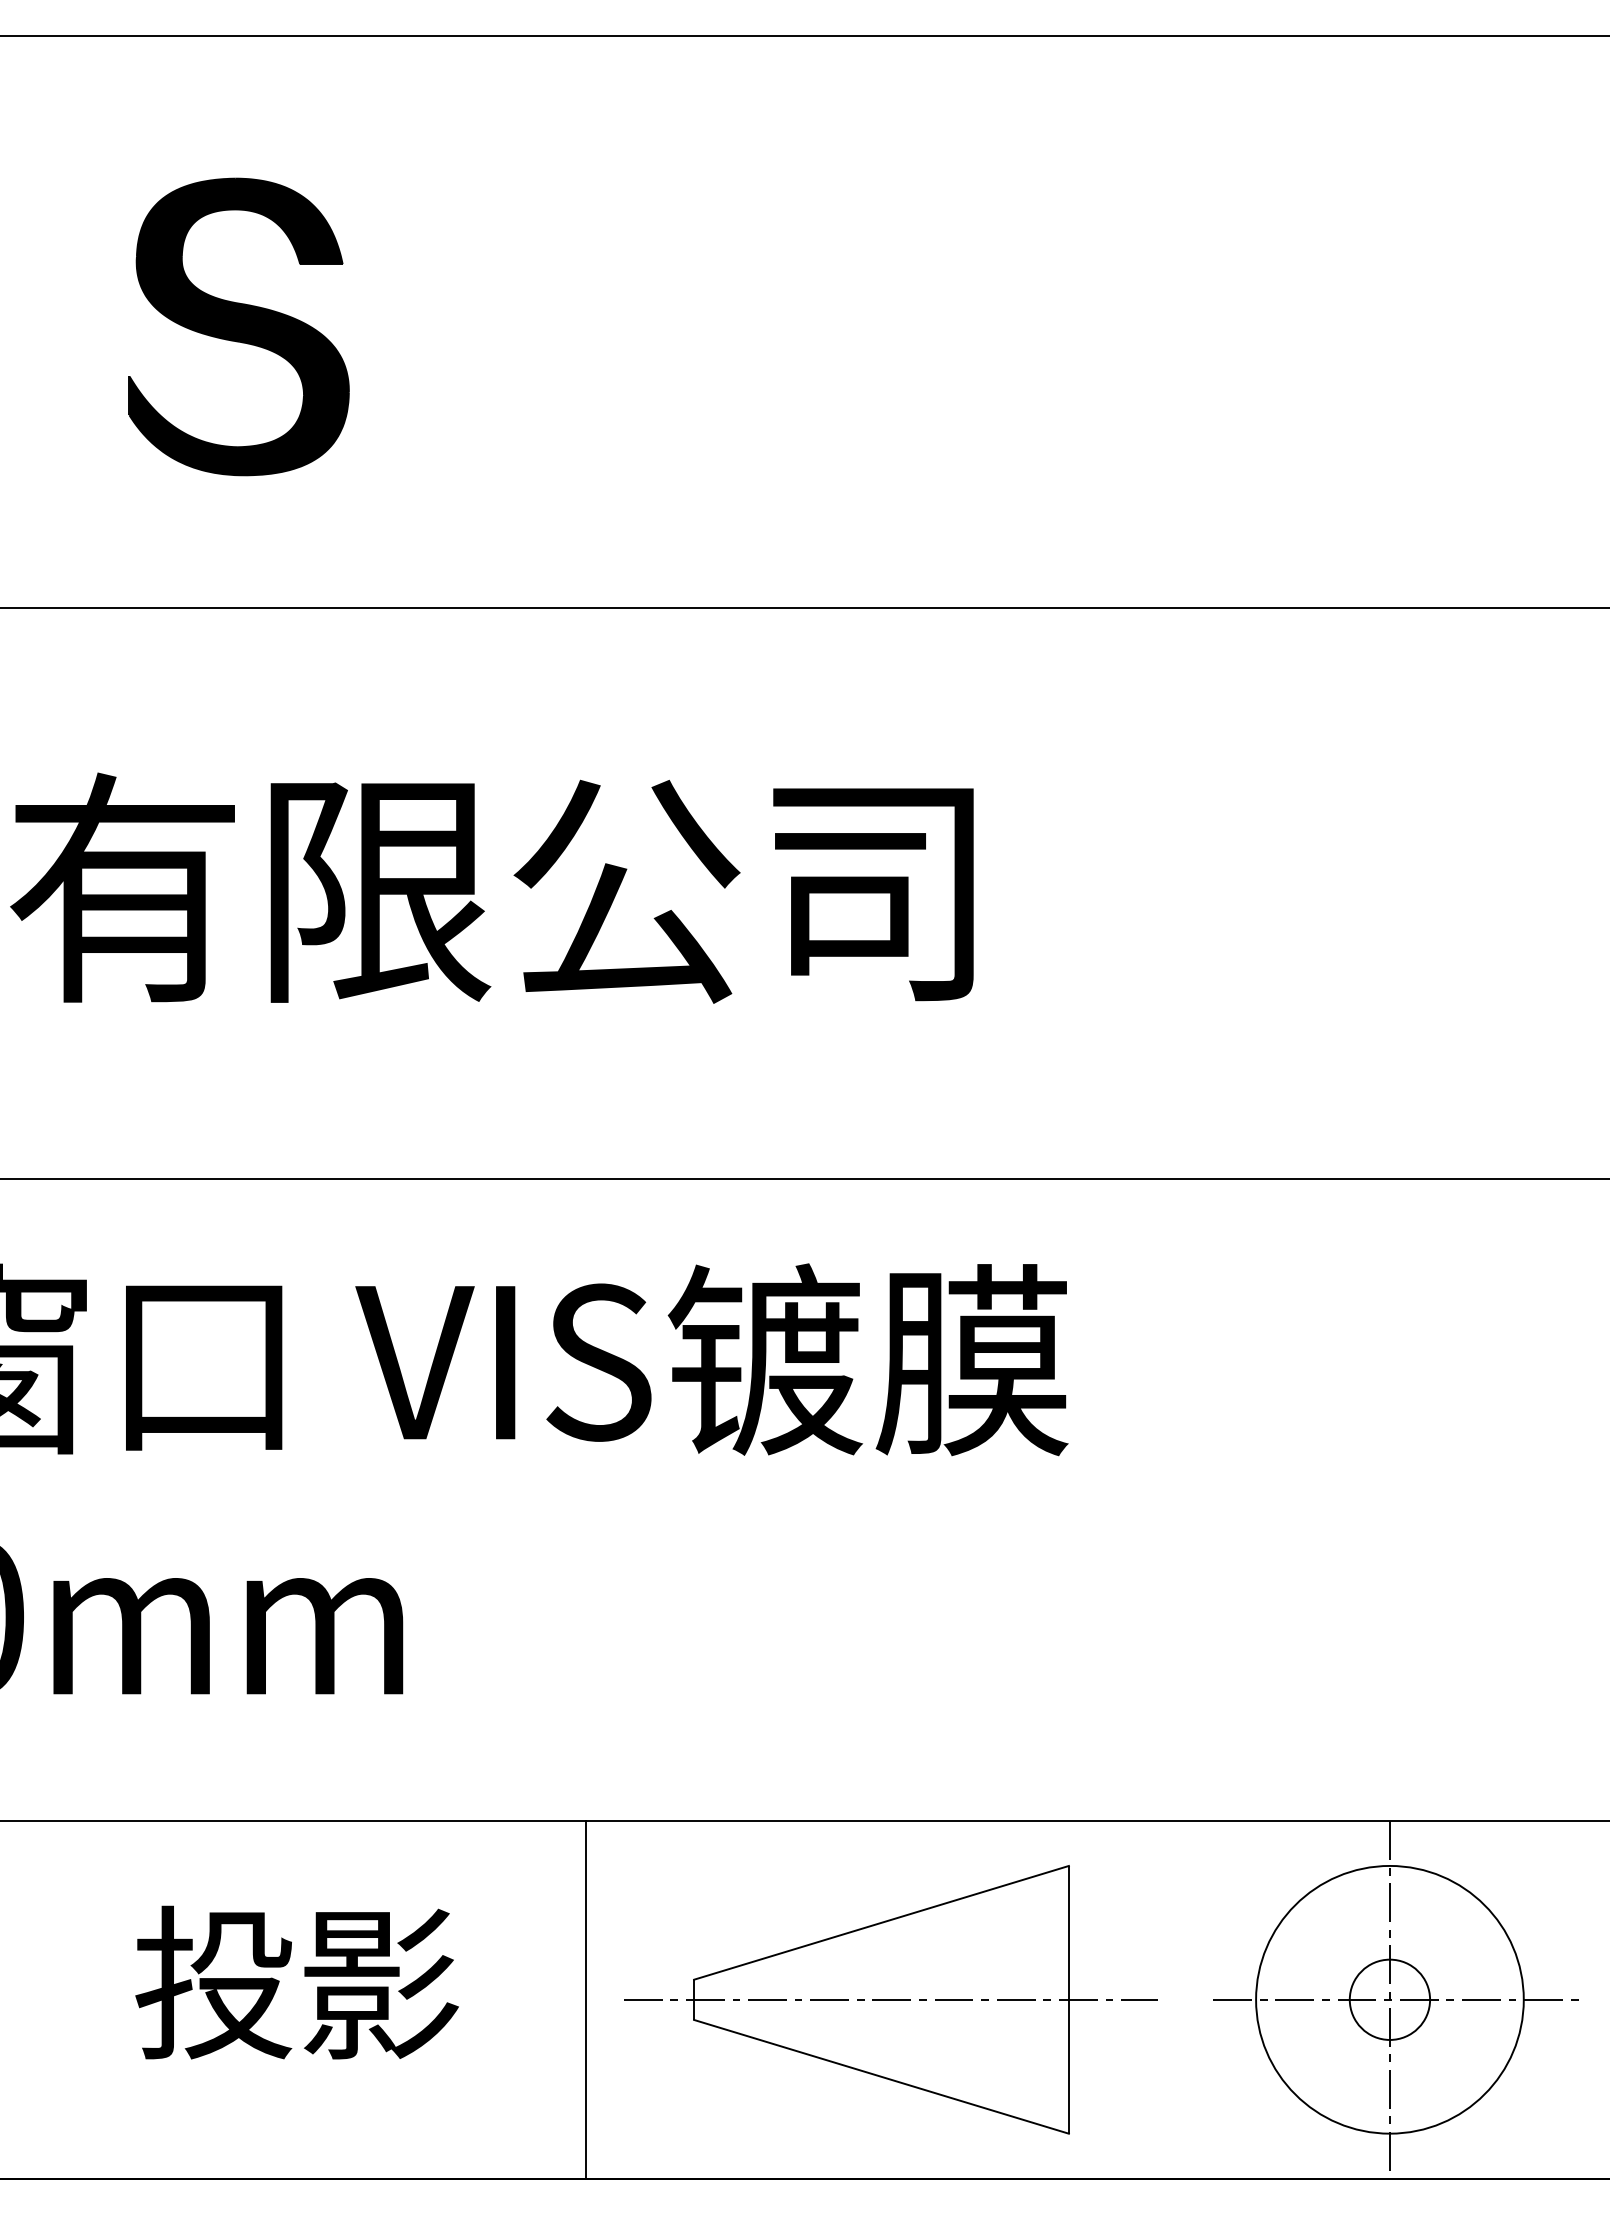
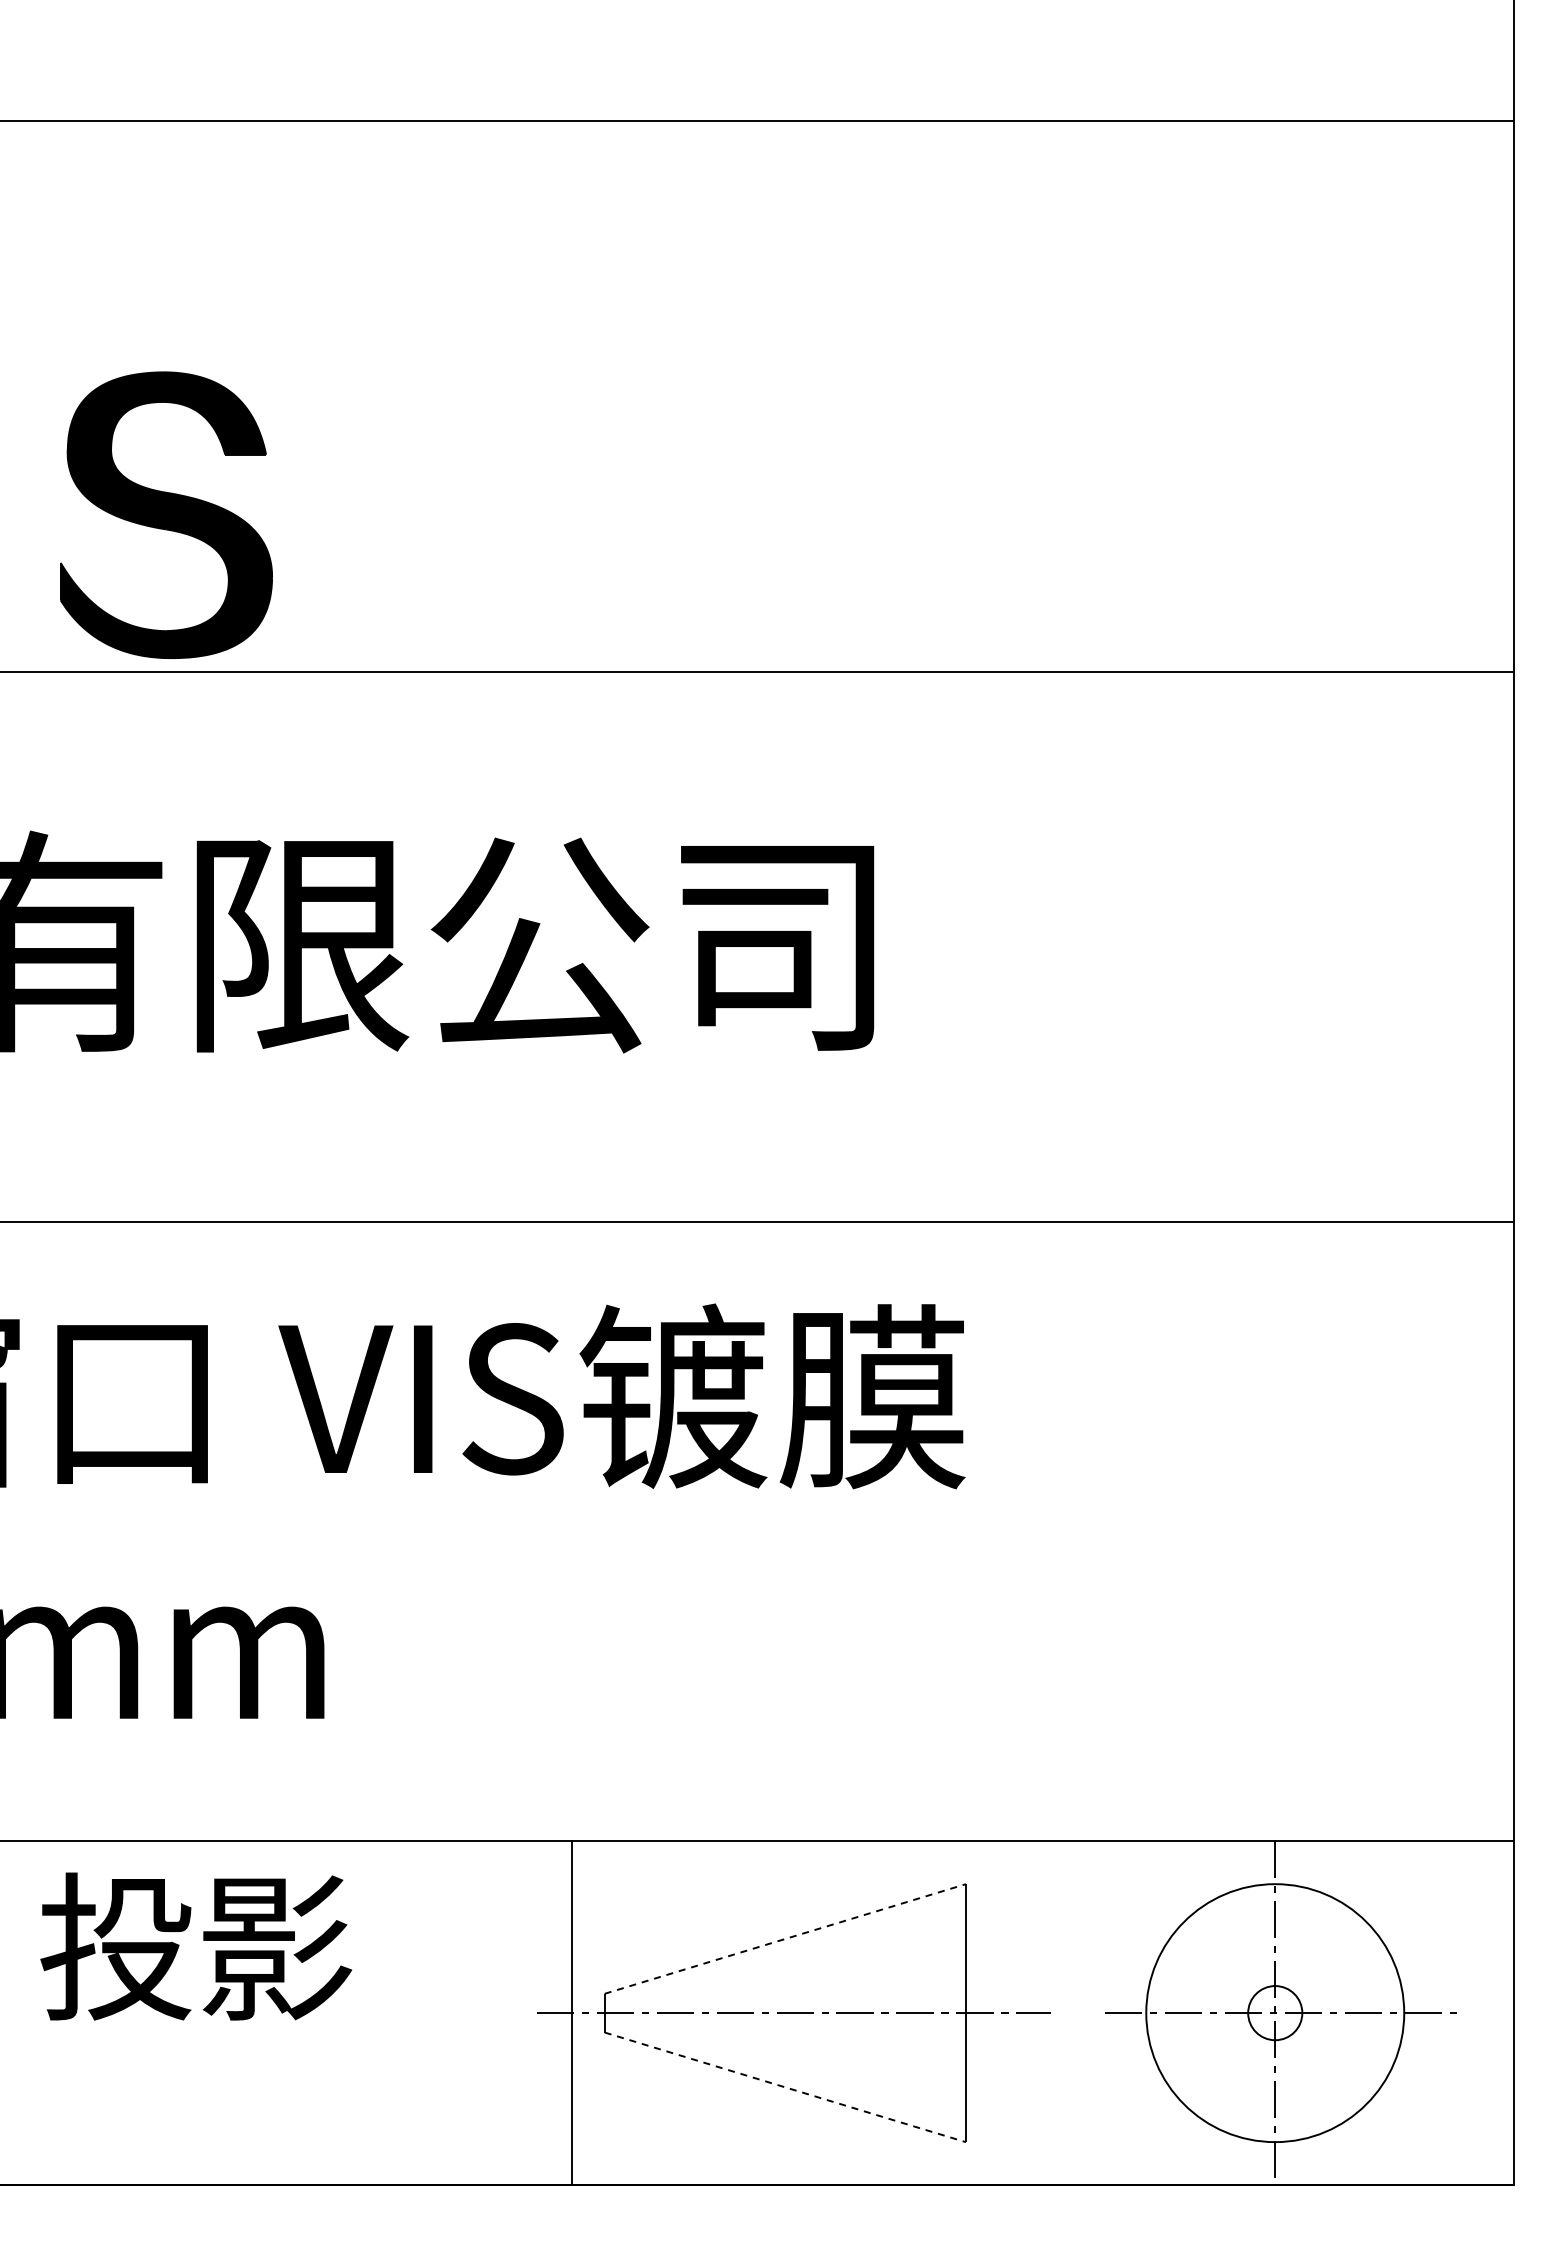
part: (239, 326) -> (166, 514), moved
line: (881, 1922) -> (785, 1938), solid -> dashed
text: (297, 1982) -> (196, 1946), moved
line: (585, 1999) -> (571, 2012), moved
circle: (1389, 1999) -> (1274, 2012), size x0.7
line: (881, 2076) -> (785, 2087), solid -> dashed

